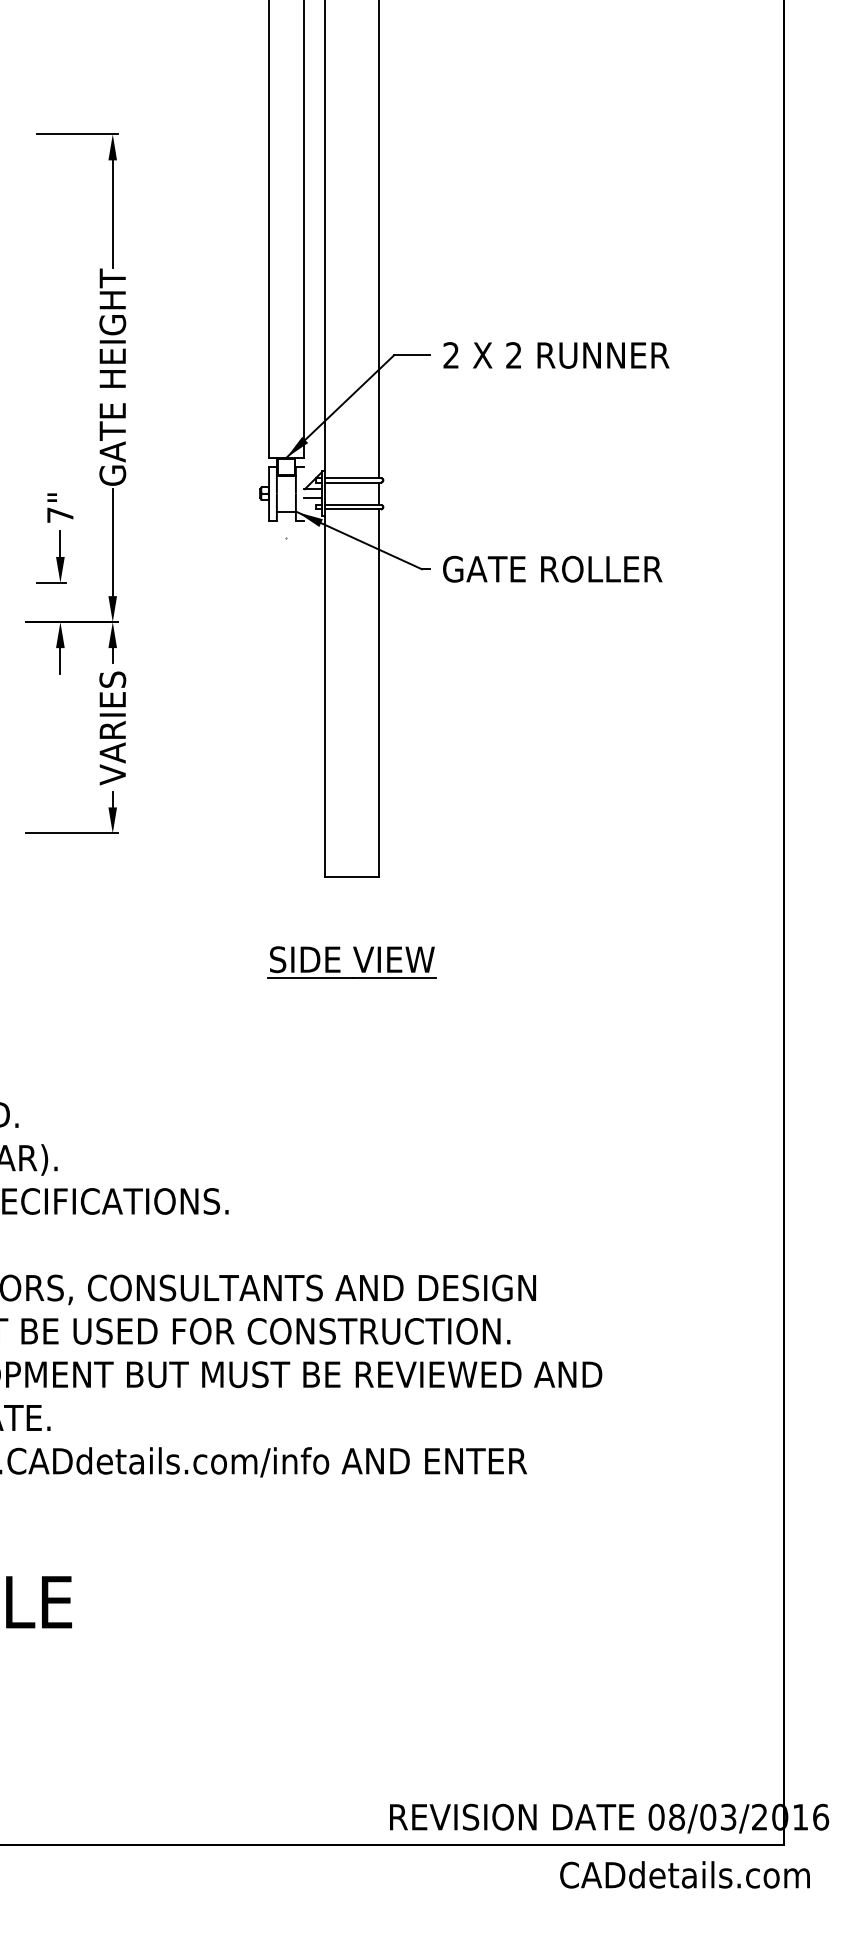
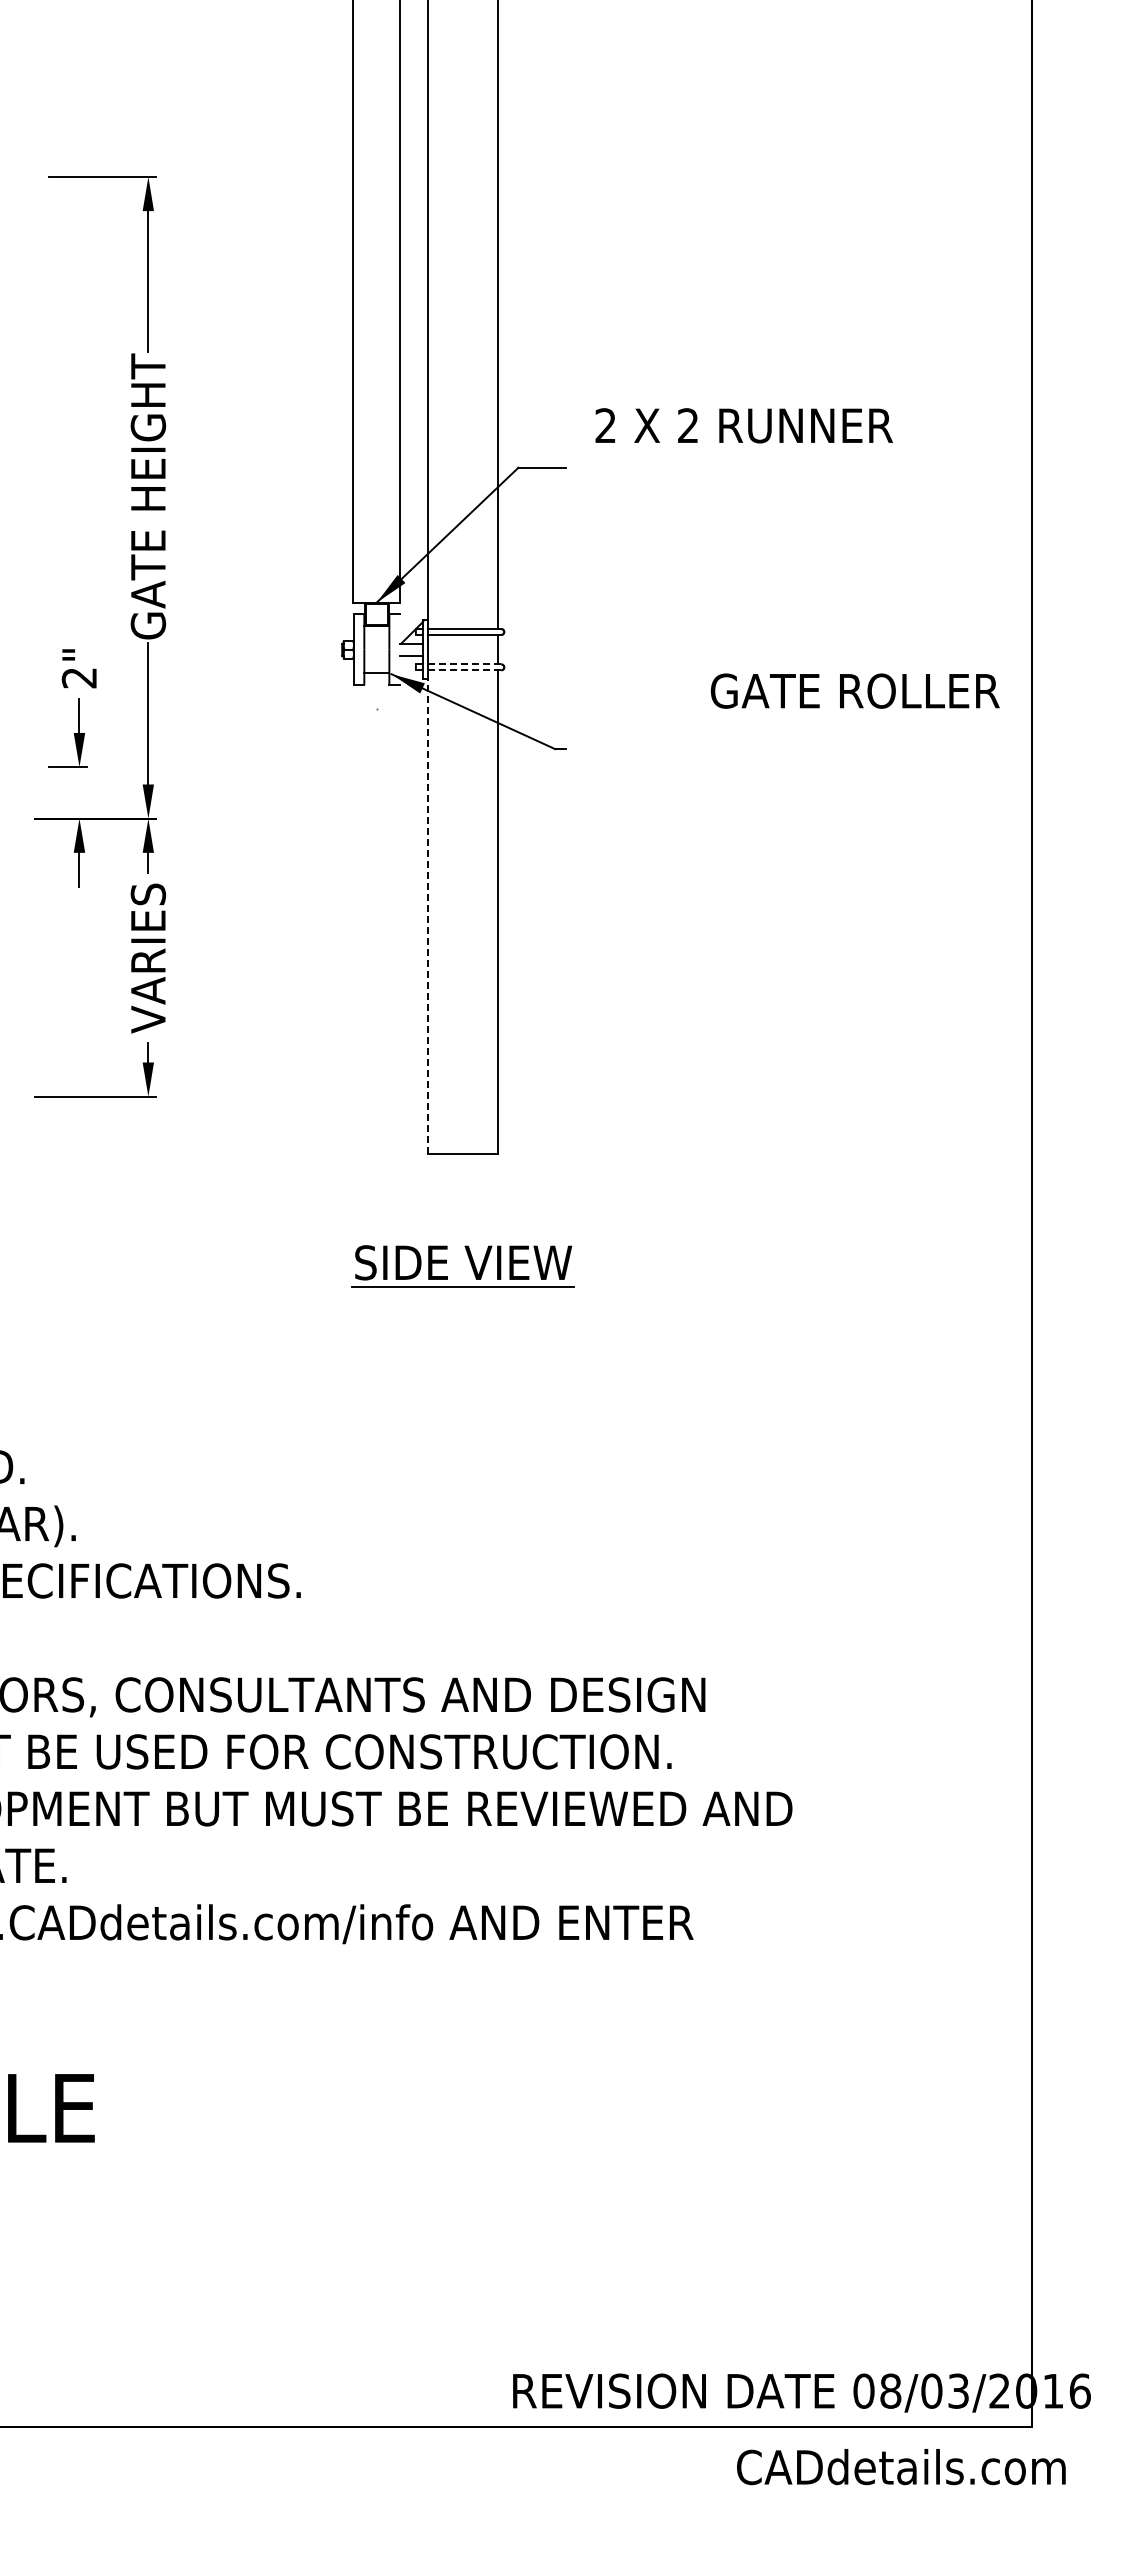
text: (555, 355) -> (743, 425), moved
line: (353, 504) -> (464, 664), solid -> dashed
line: (353, 509) -> (464, 670), solid -> dashed
text: (59, 515) -> (78, 678), 7" -> 2"
text: (552, 568) -> (854, 690), moved
line: (324, 695) -> (427, 915), solid -> dashed

